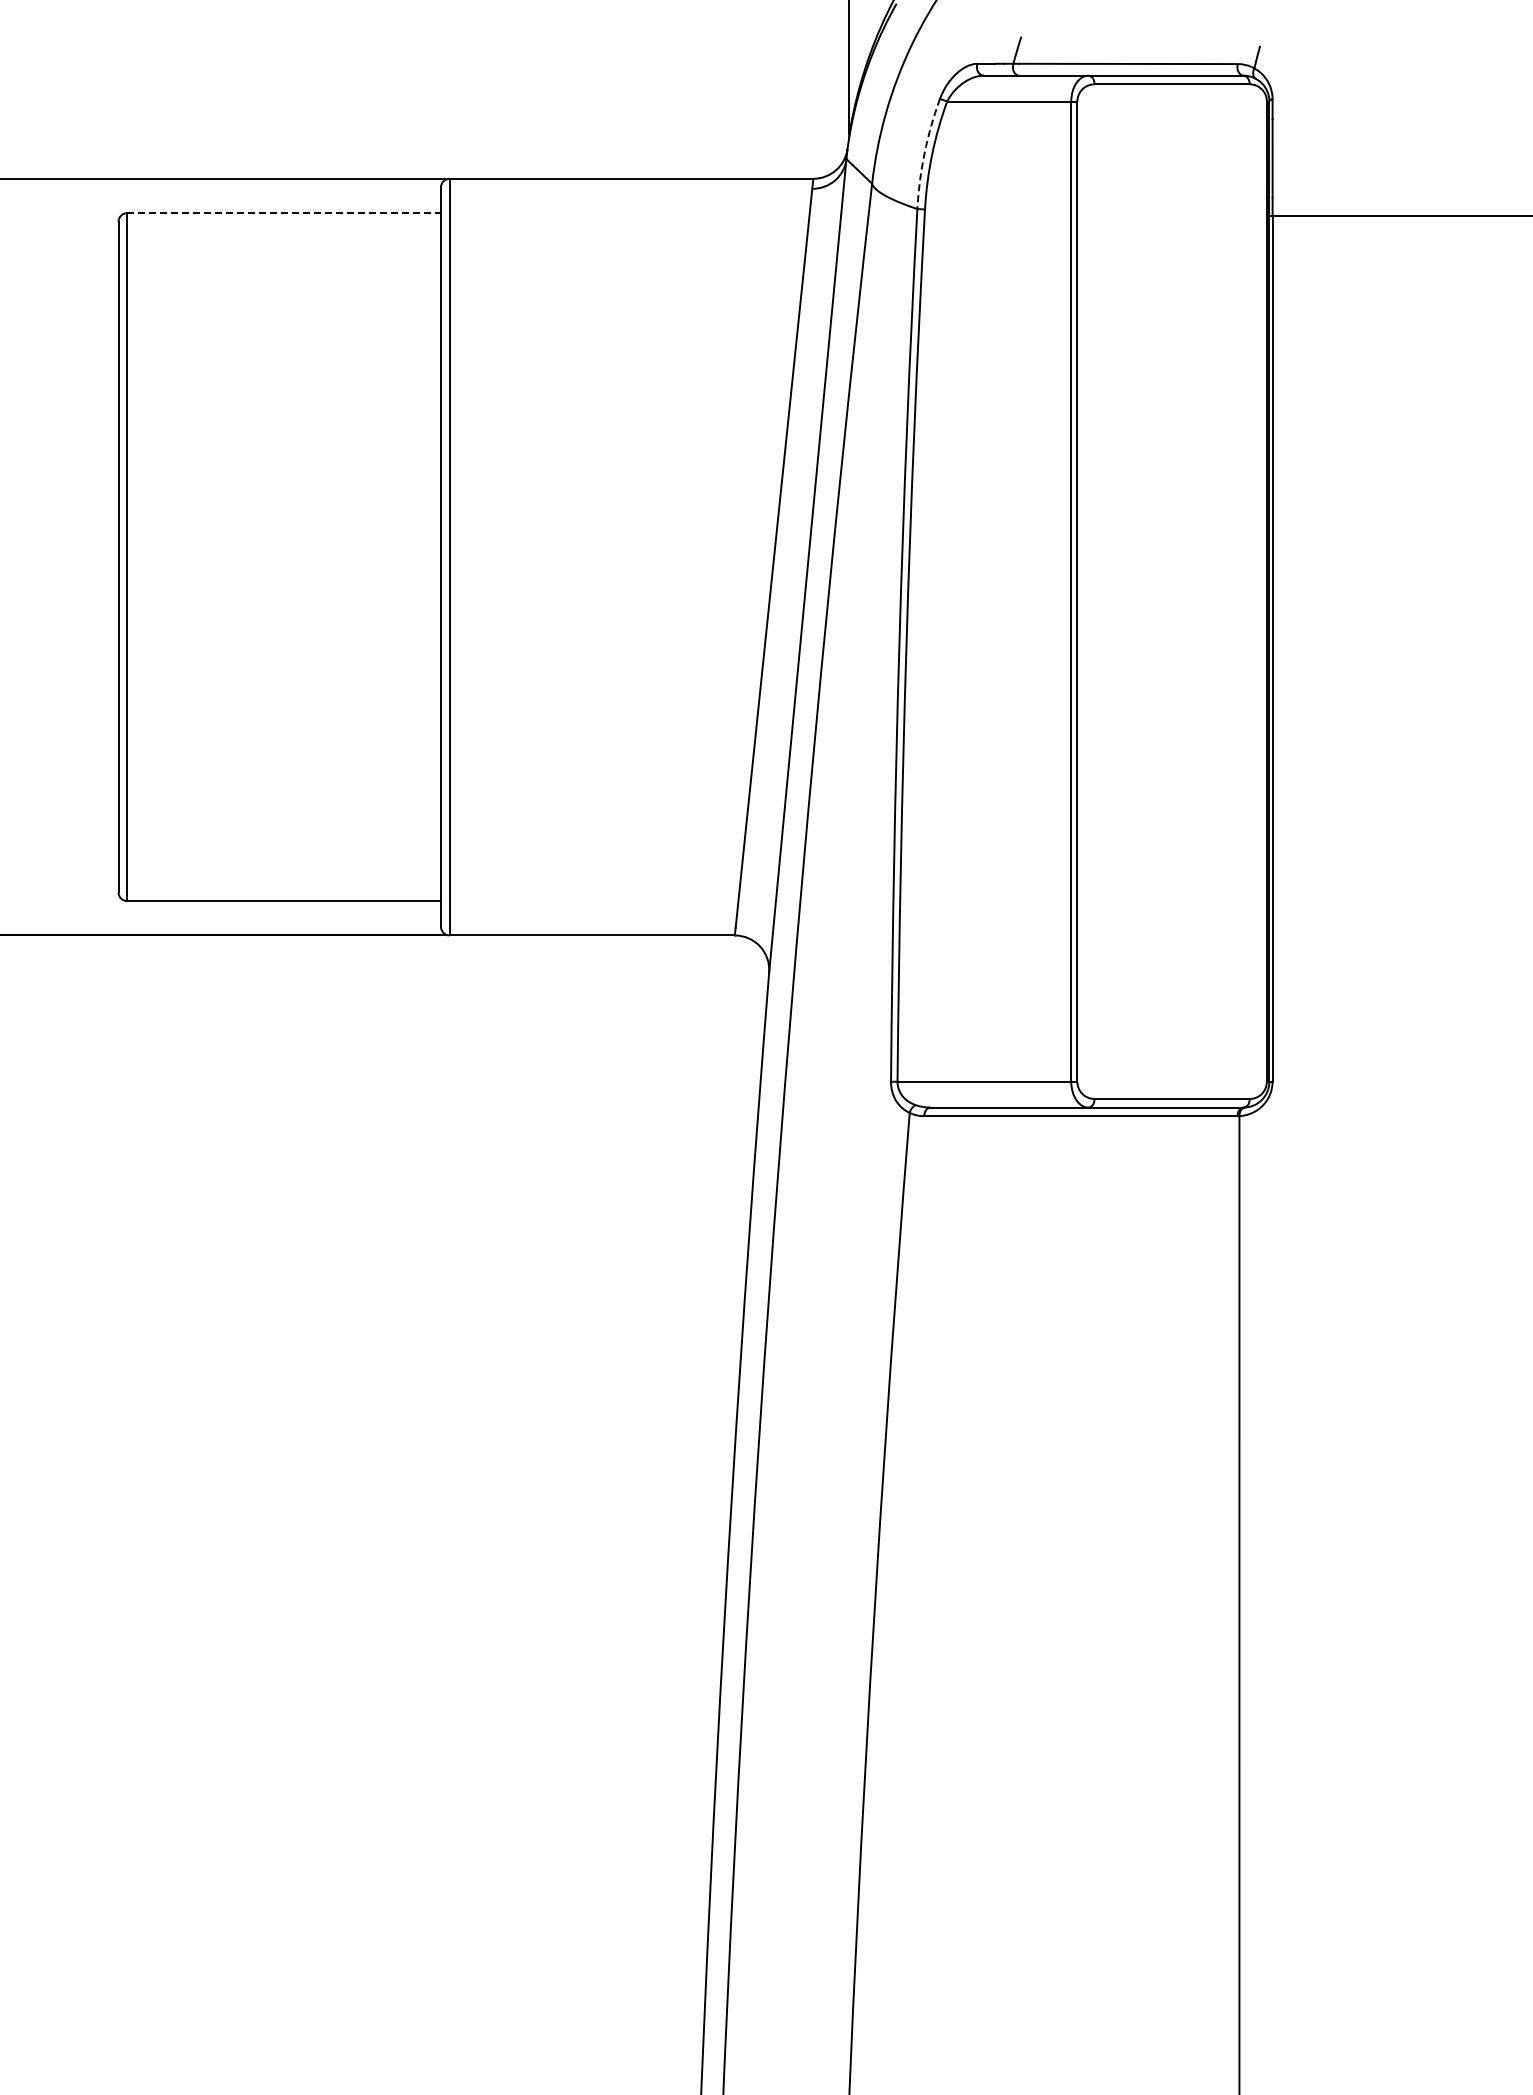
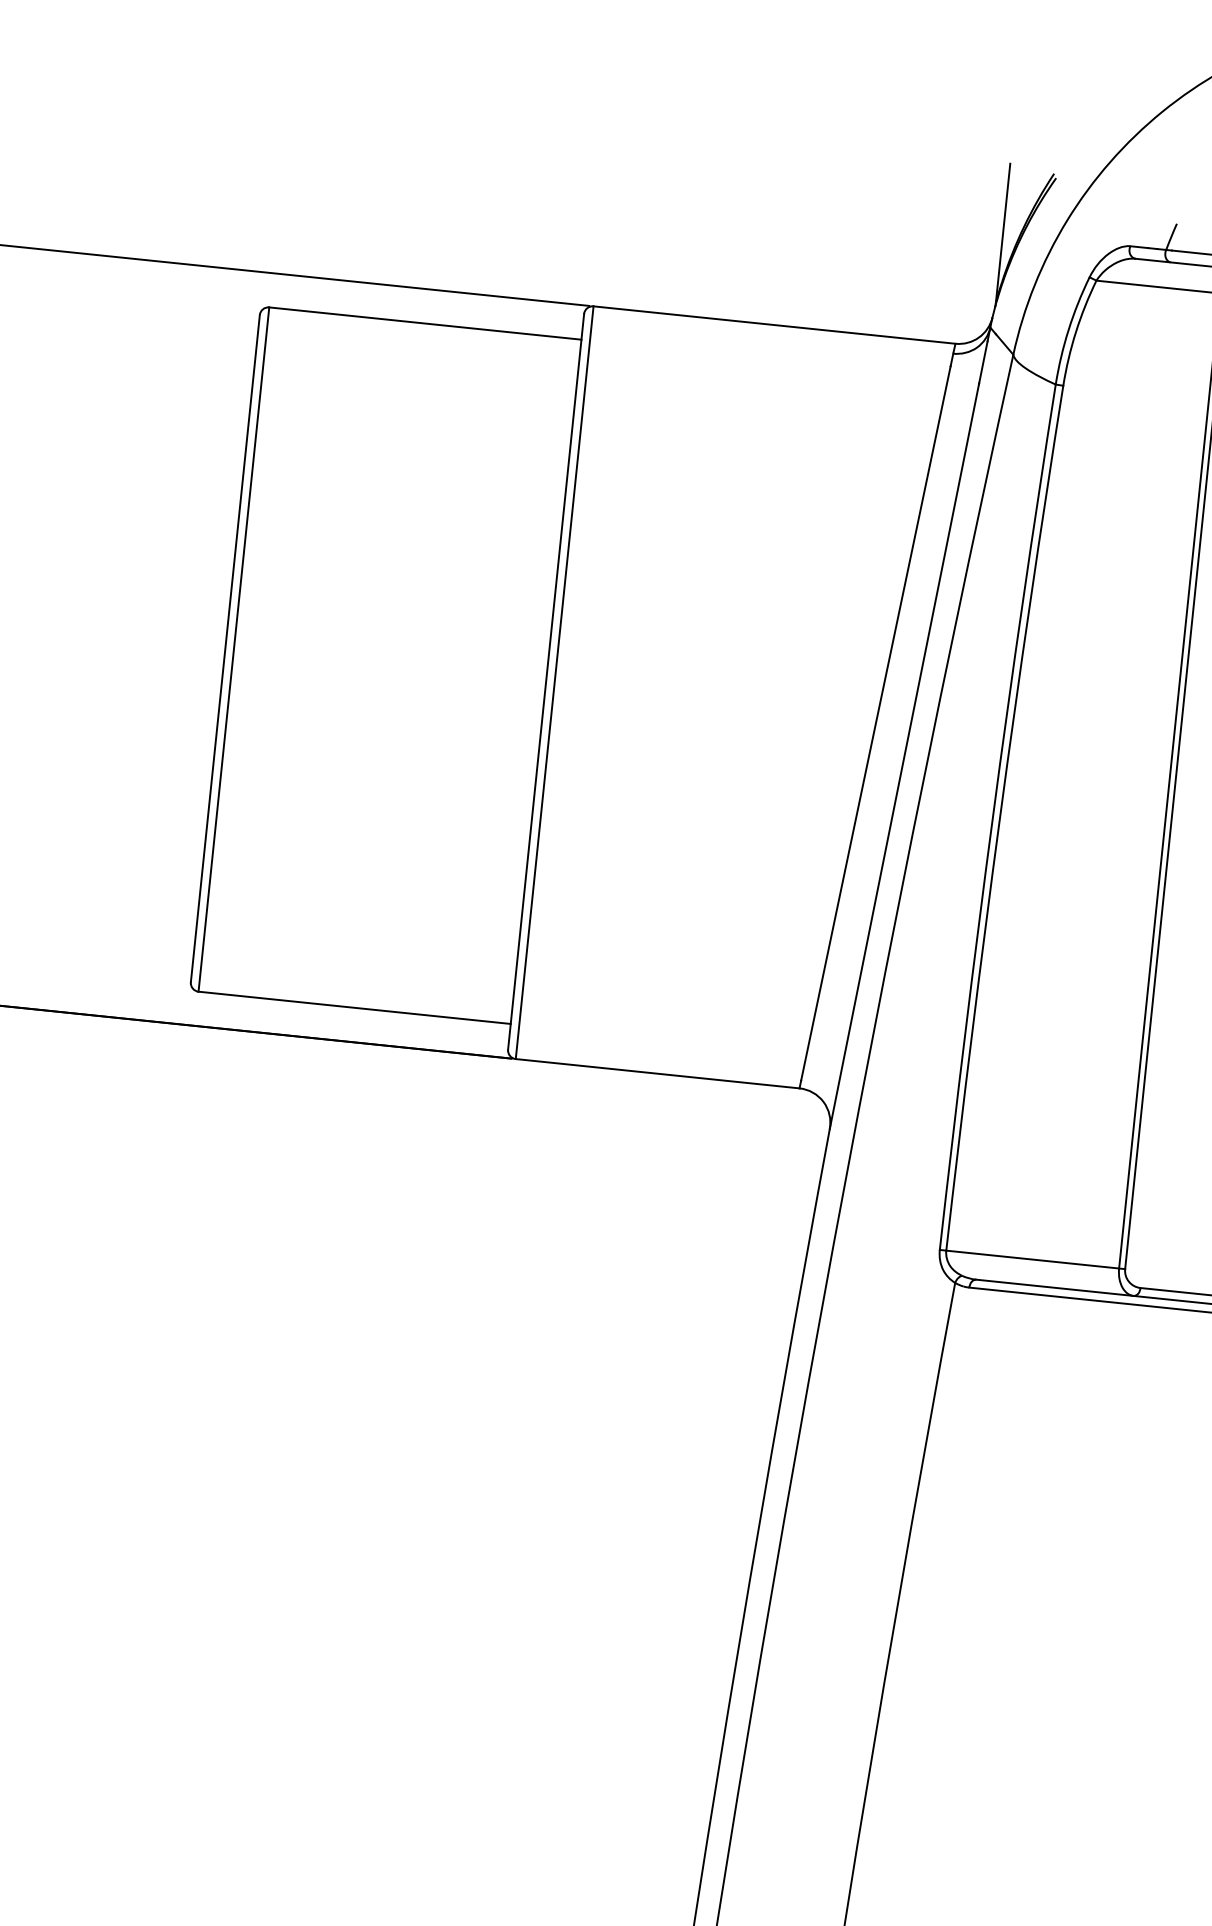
arc: (924, 153) -> (1068, 330), dashed -> solid
line: (284, 213) -> (425, 323), dashed -> solid

